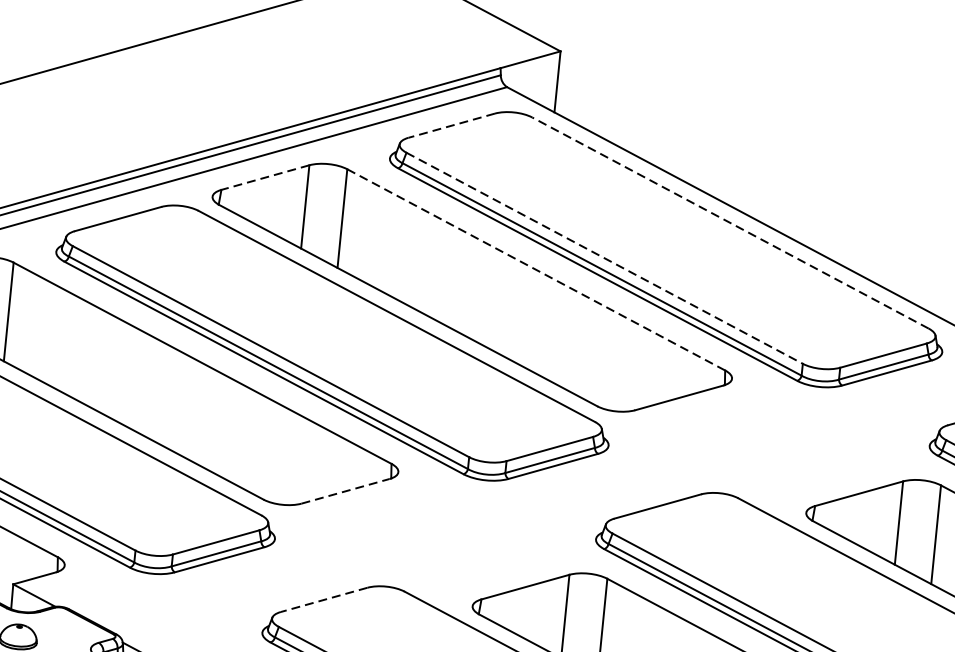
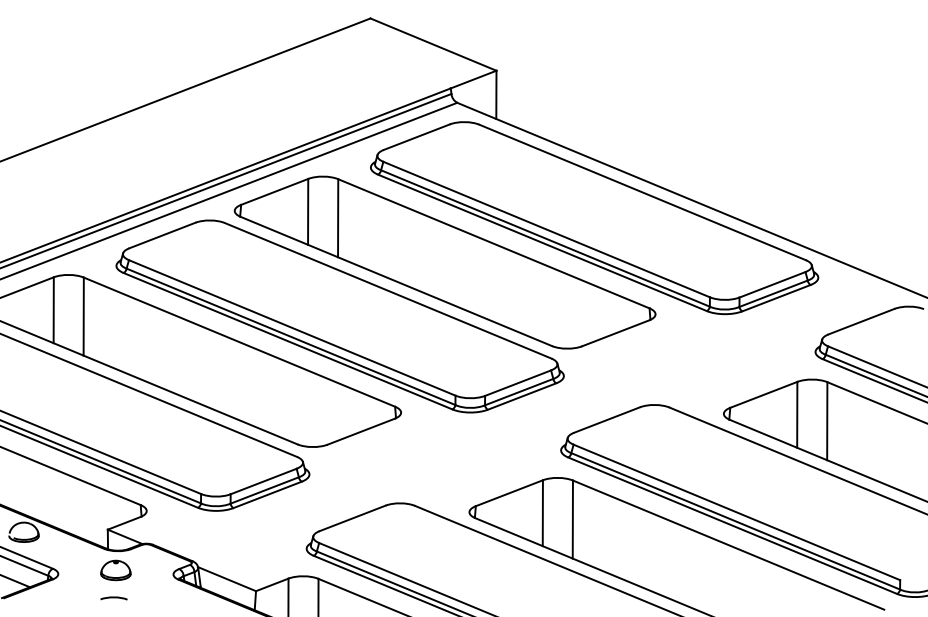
line: (451, 126) -> (416, 137), dashed -> solid
line: (265, 177) -> (274, 191), dashed -> solid
line: (730, 223) -> (642, 192), dashed -> solid
line: (604, 258) -> (546, 229), dashed -> solid
line: (535, 269) -> (493, 243), dashed -> solid
line: (345, 491) -> (361, 431), dashed -> solid
line: (324, 599) -> (352, 518), dashed -> solid

